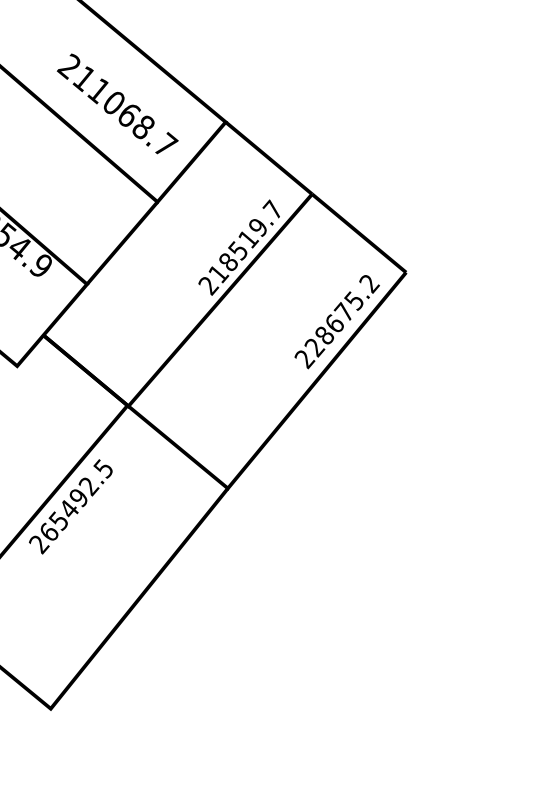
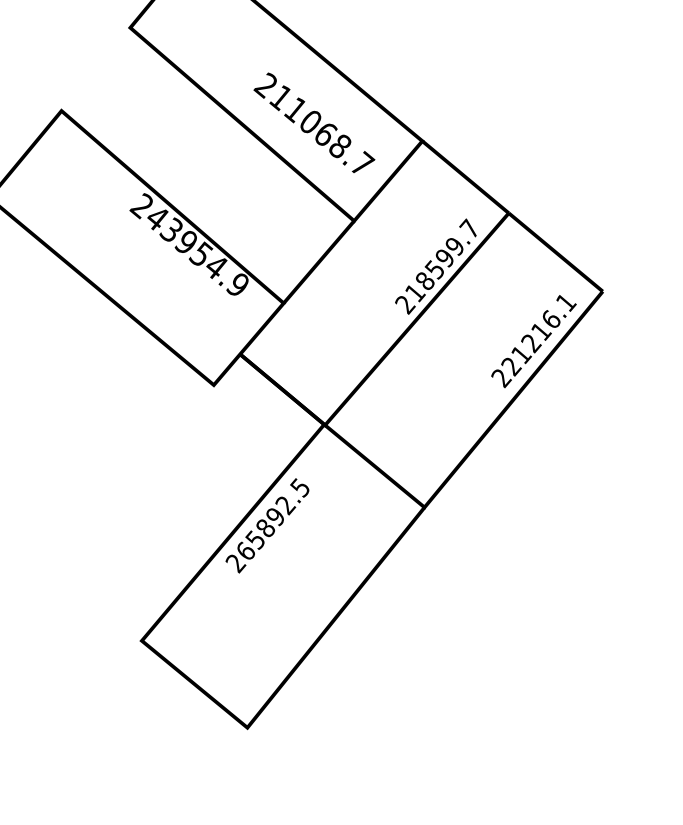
text: (248, 239) -> (445, 258), 218519.7 -> 218599.7
text: (346, 310) -> (543, 329), 228675.2 -> 221216.1
text: (68, 509) -> (265, 528), 265492.5 -> 265892.5

